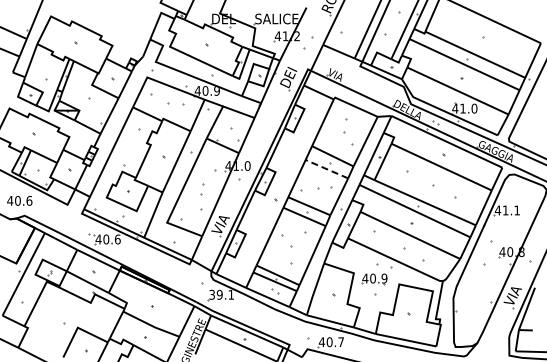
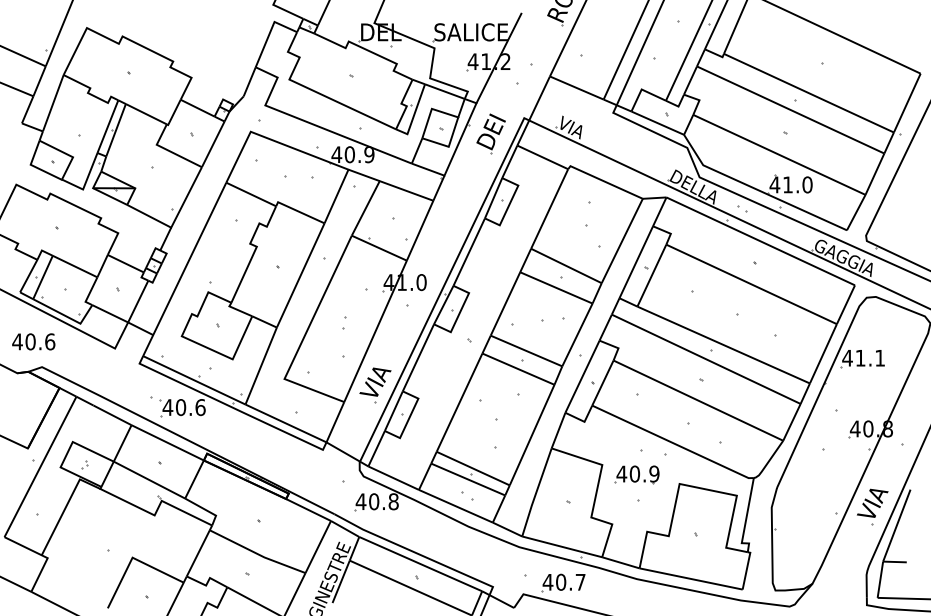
line: (326, 169) -> (555, 288), dashed -> solid
part: (202, 189) -> (344, 322), size x0.62
text: (221, 294) -> (377, 501), 39.1 -> 40.8

